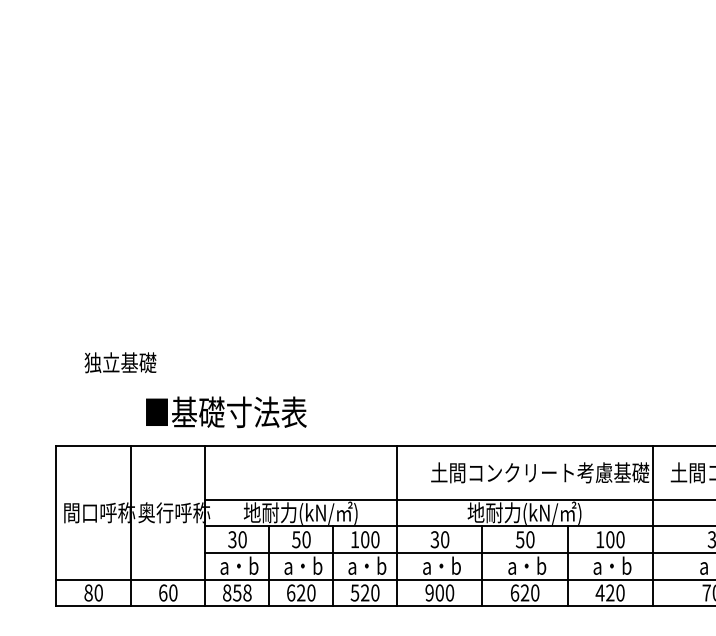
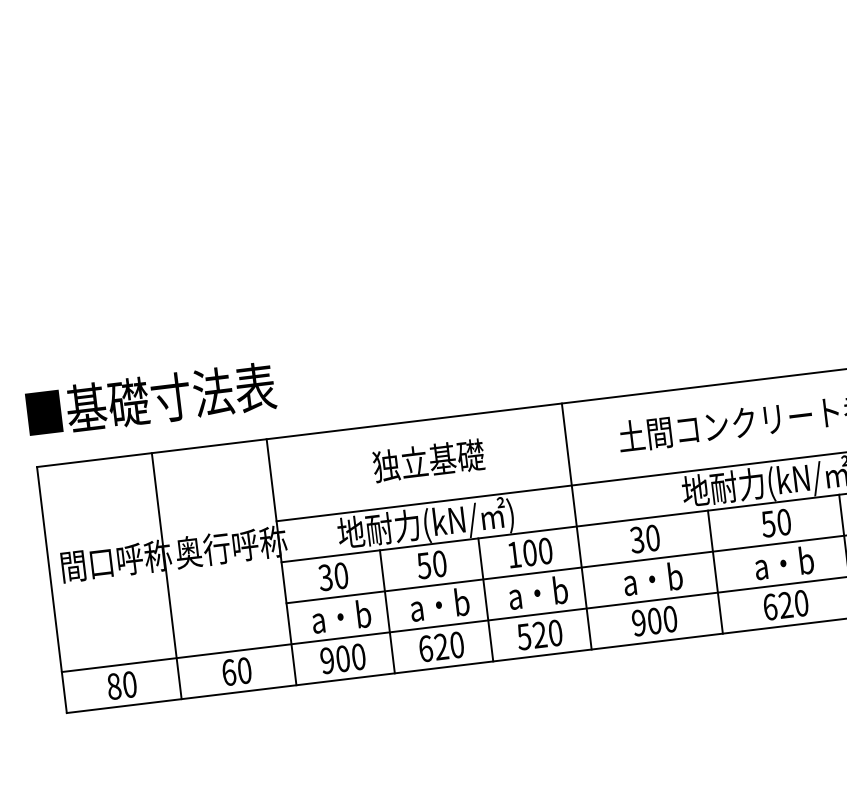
text: (120, 362) -> (428, 460), moved
text: (226, 412) -> (151, 400), moved
text: (237, 592) -> (343, 658), 858 -> 900

